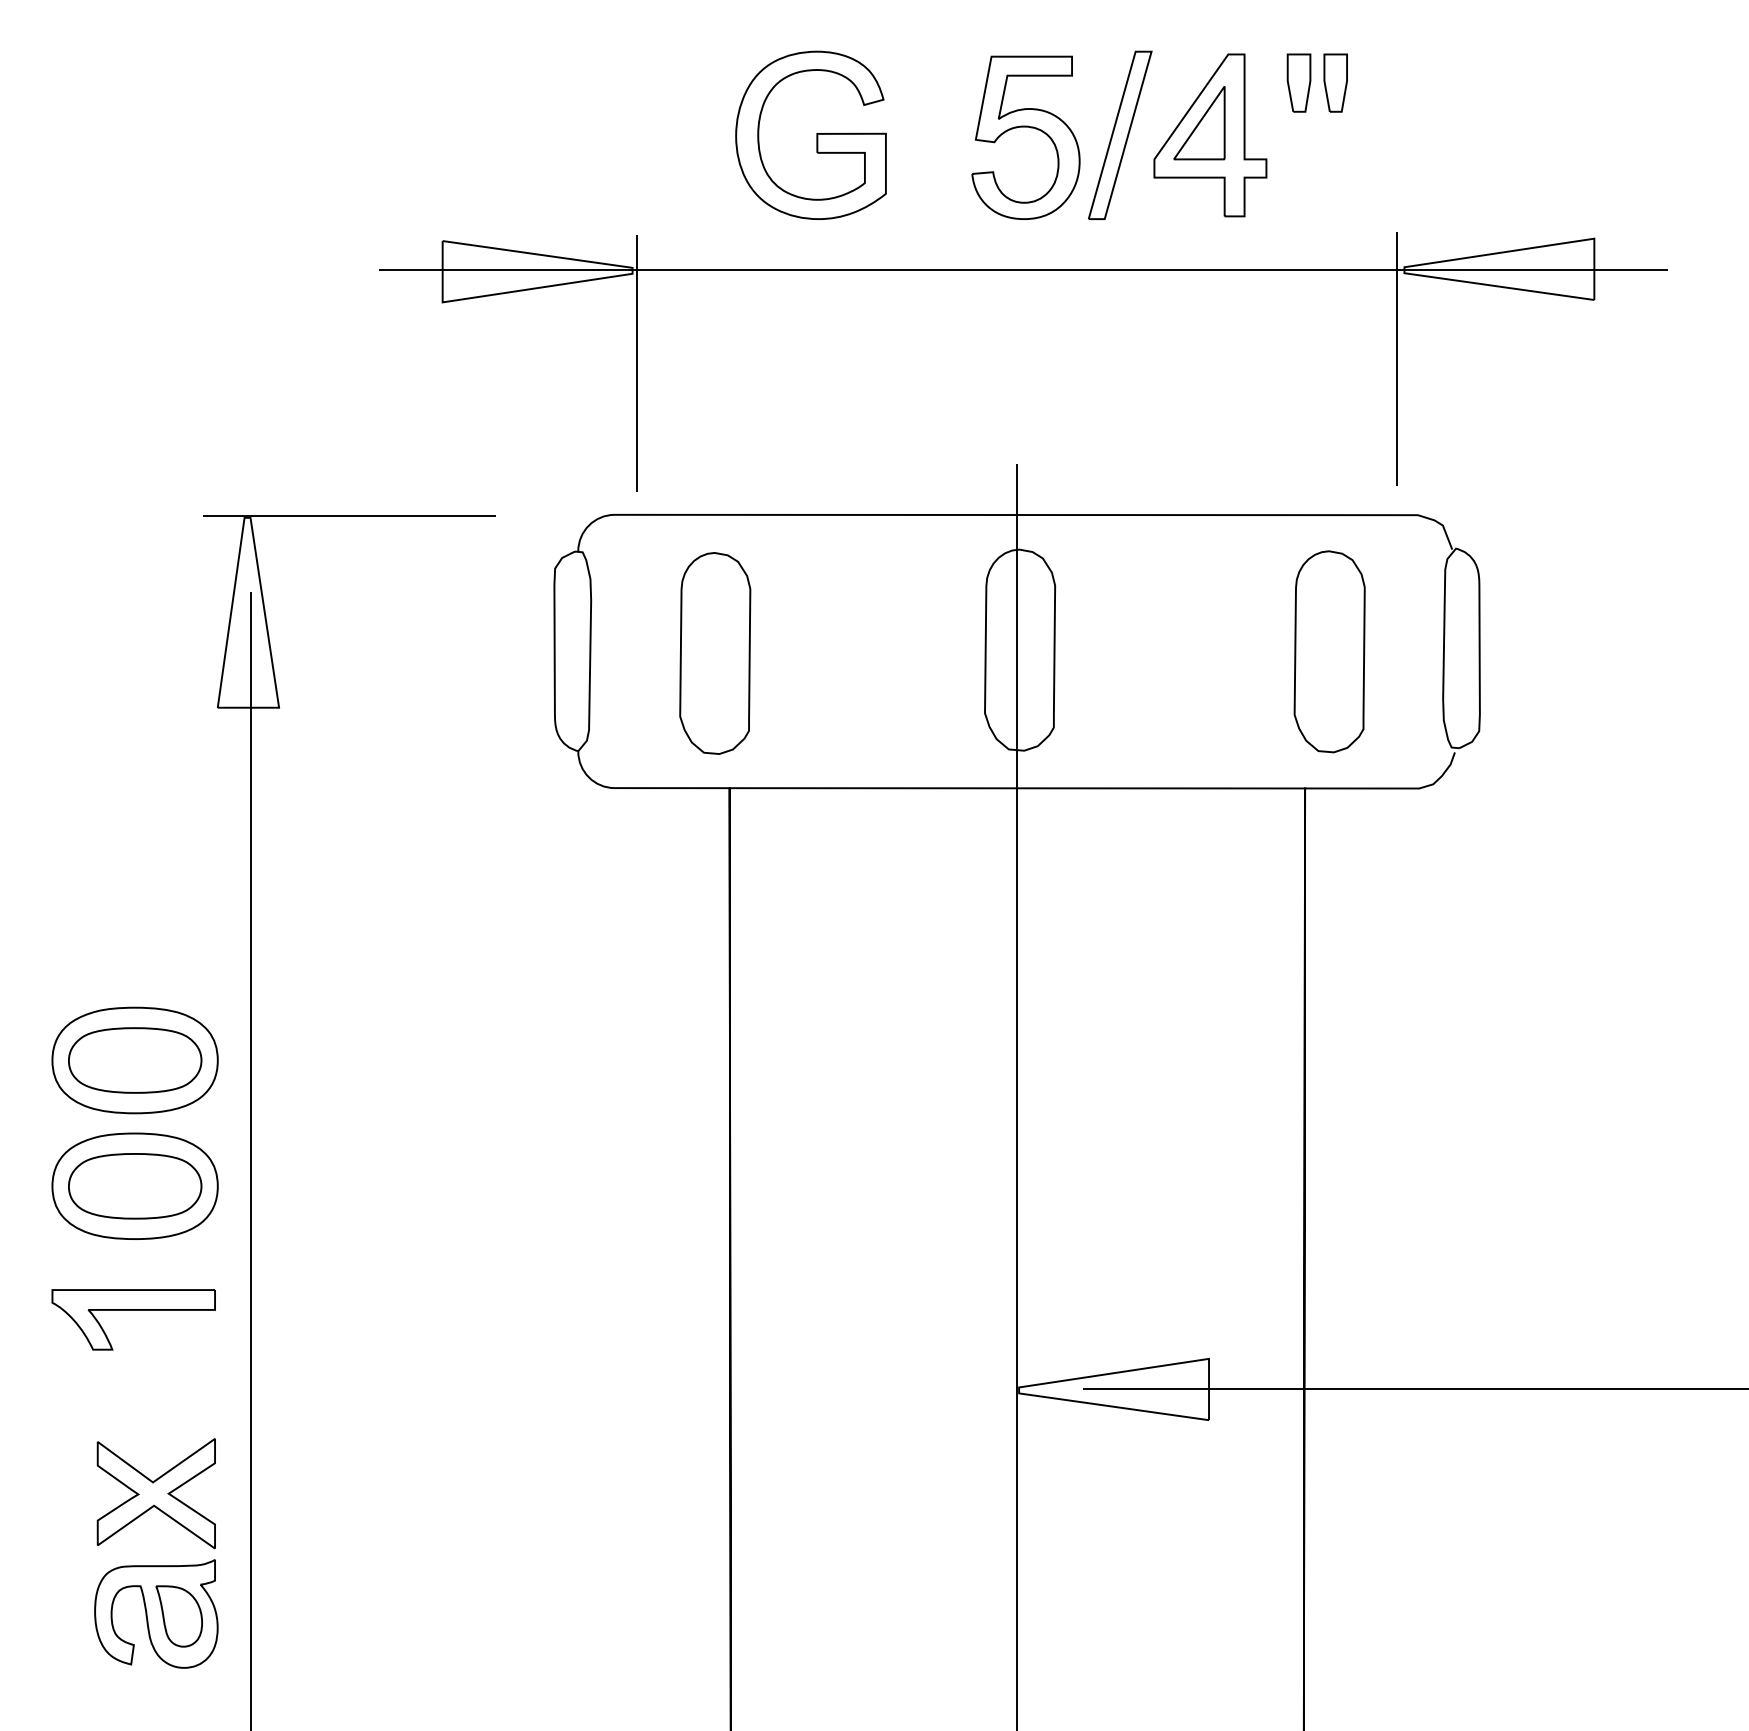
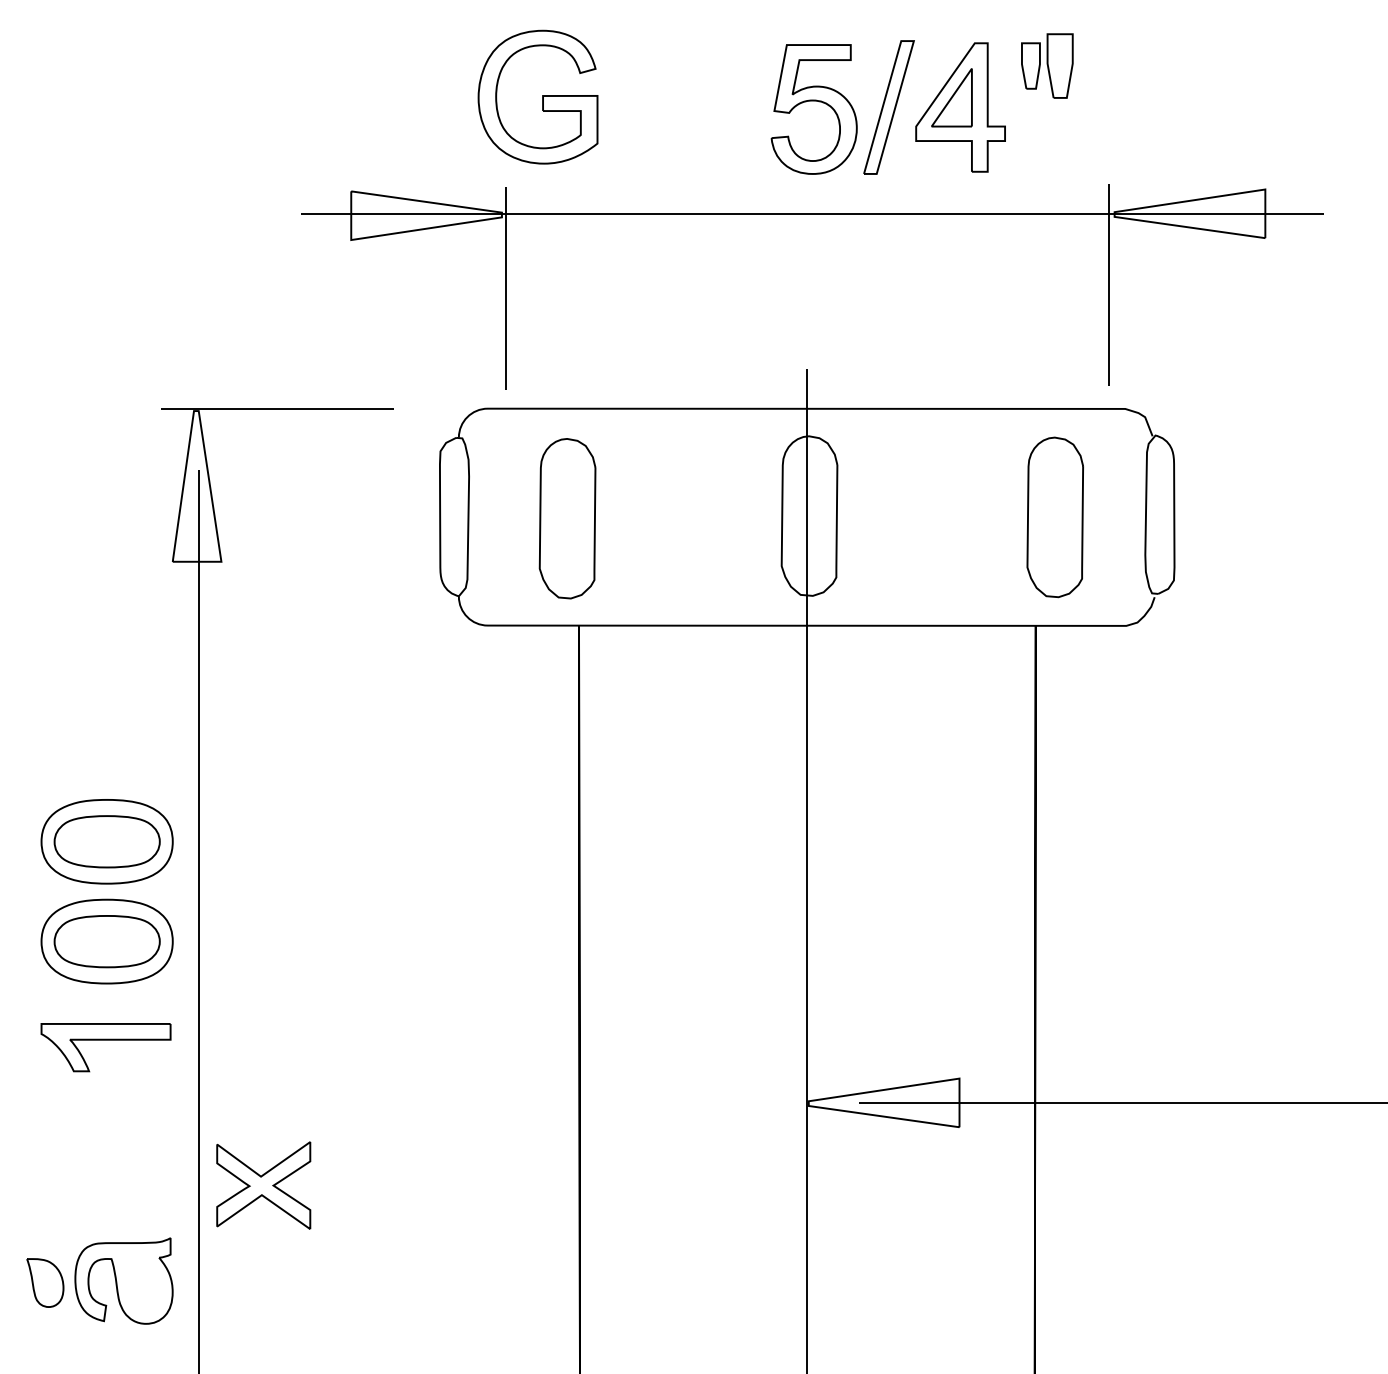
part: (1335, 82) -> (1059, 65), size x1.4
part: (810, 134) -> (537, 96), moved
part: (155, 1493) -> (263, 1185), moved
part: (178, 1616) -> (44, 1283), moved

